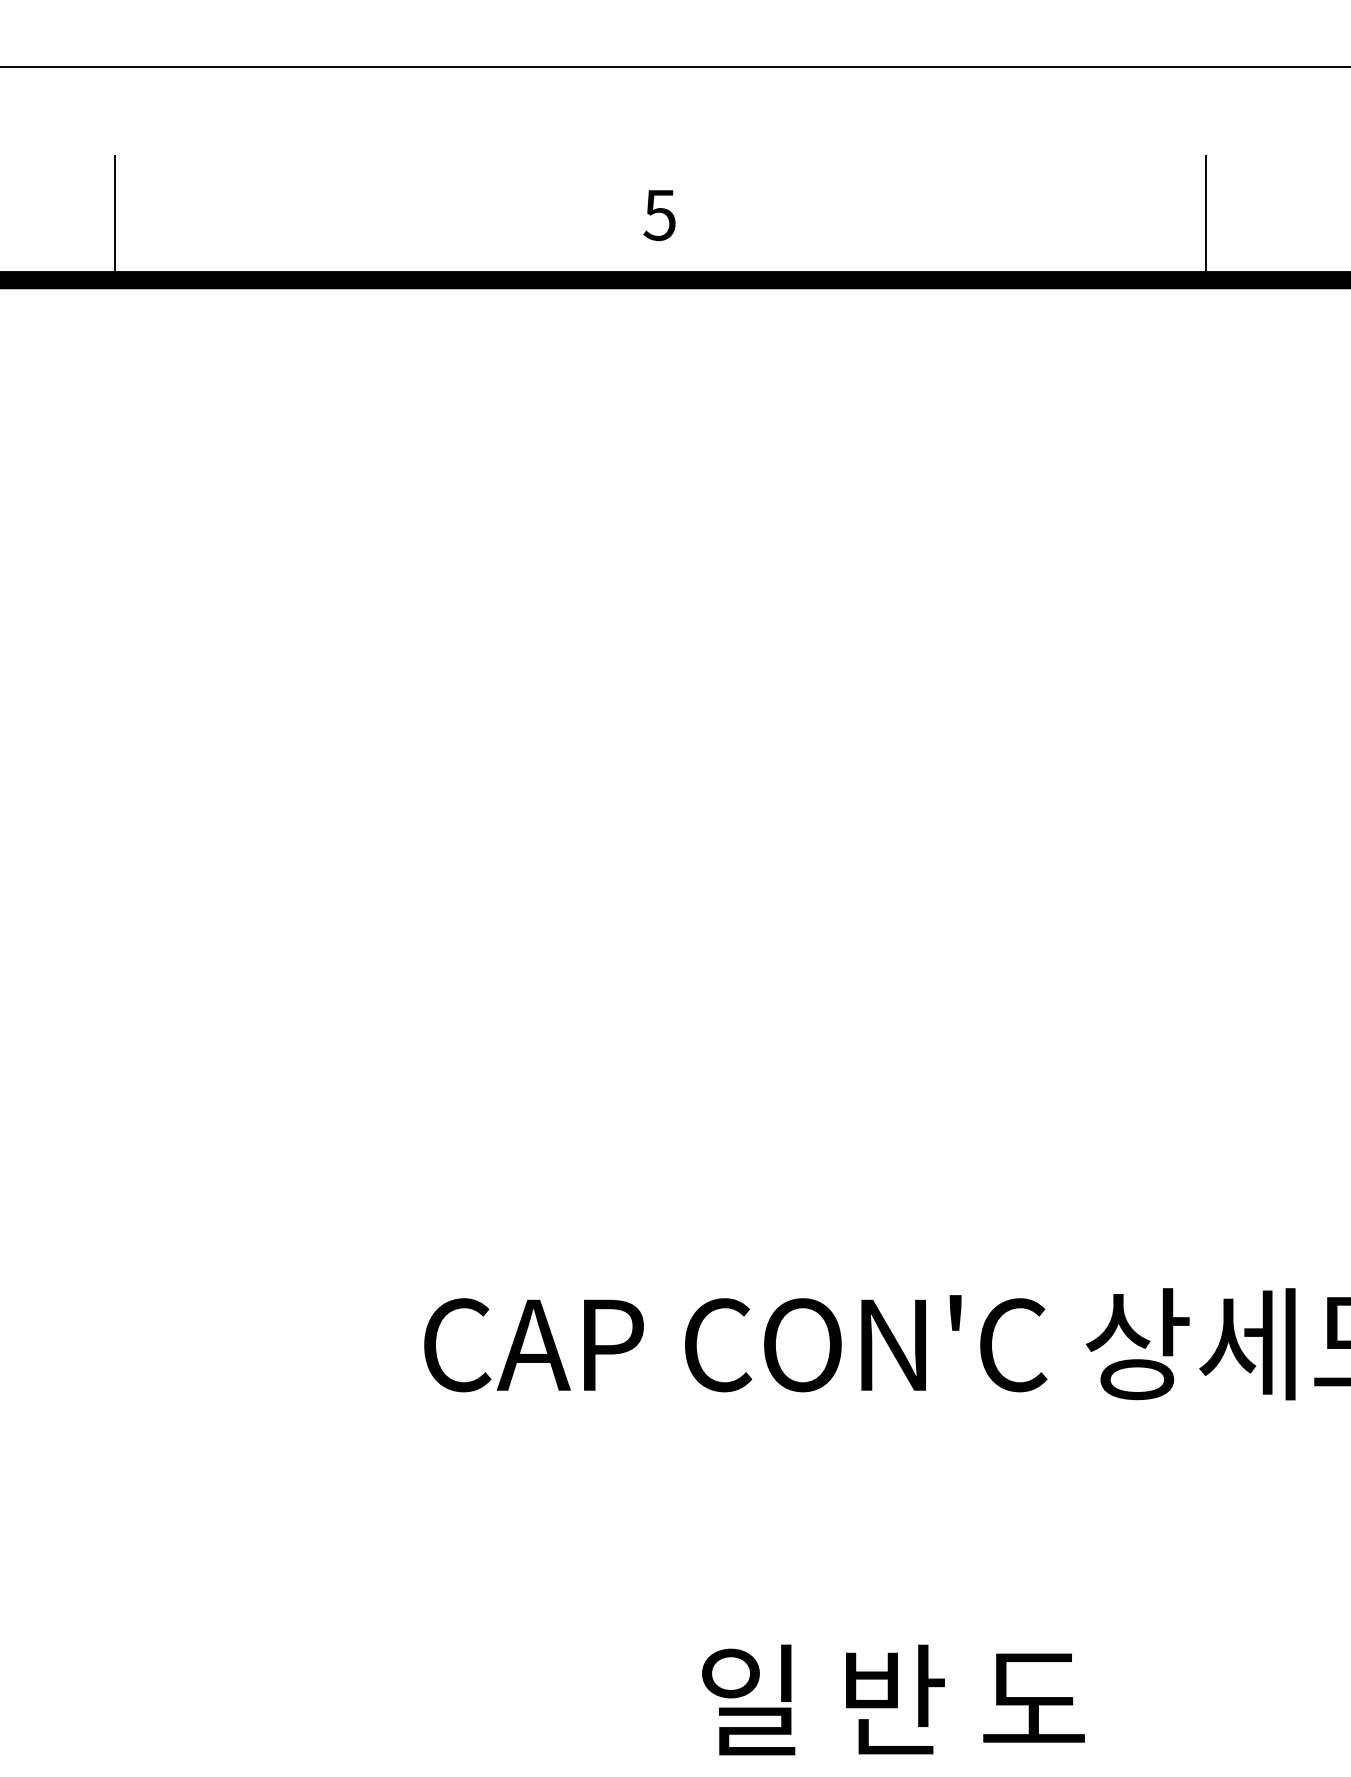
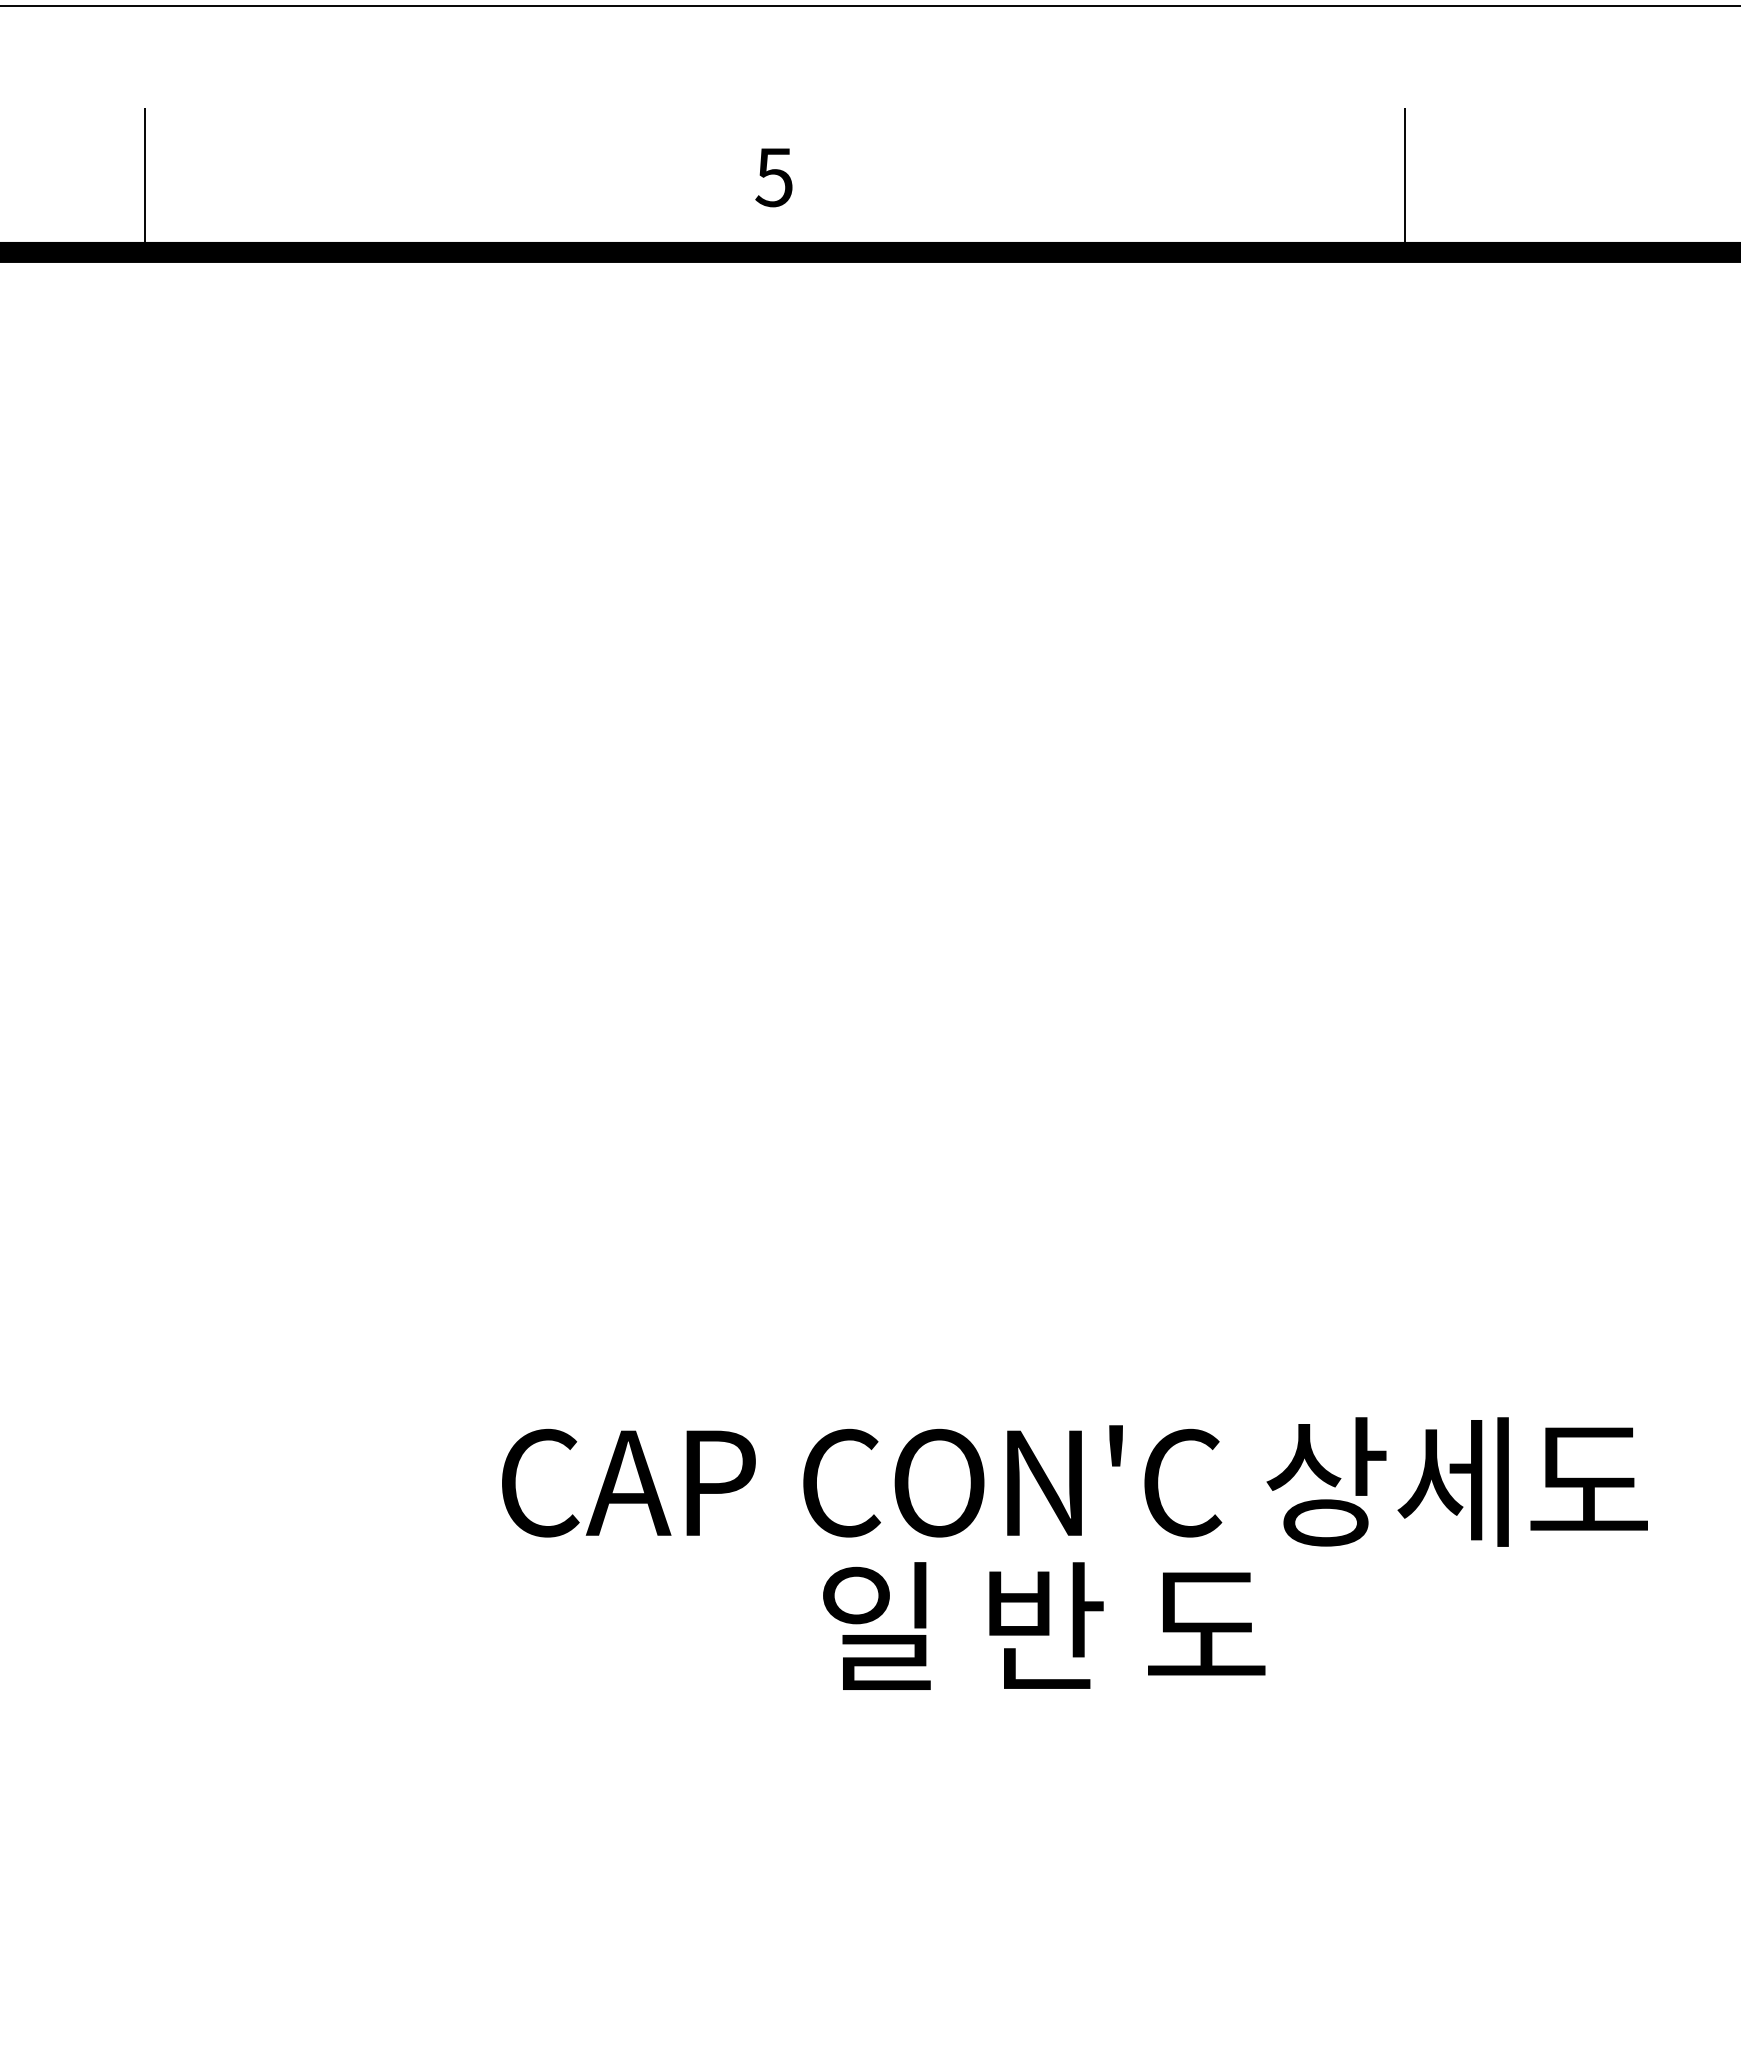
text: (893, 1699) -> (1044, 1625), moved

